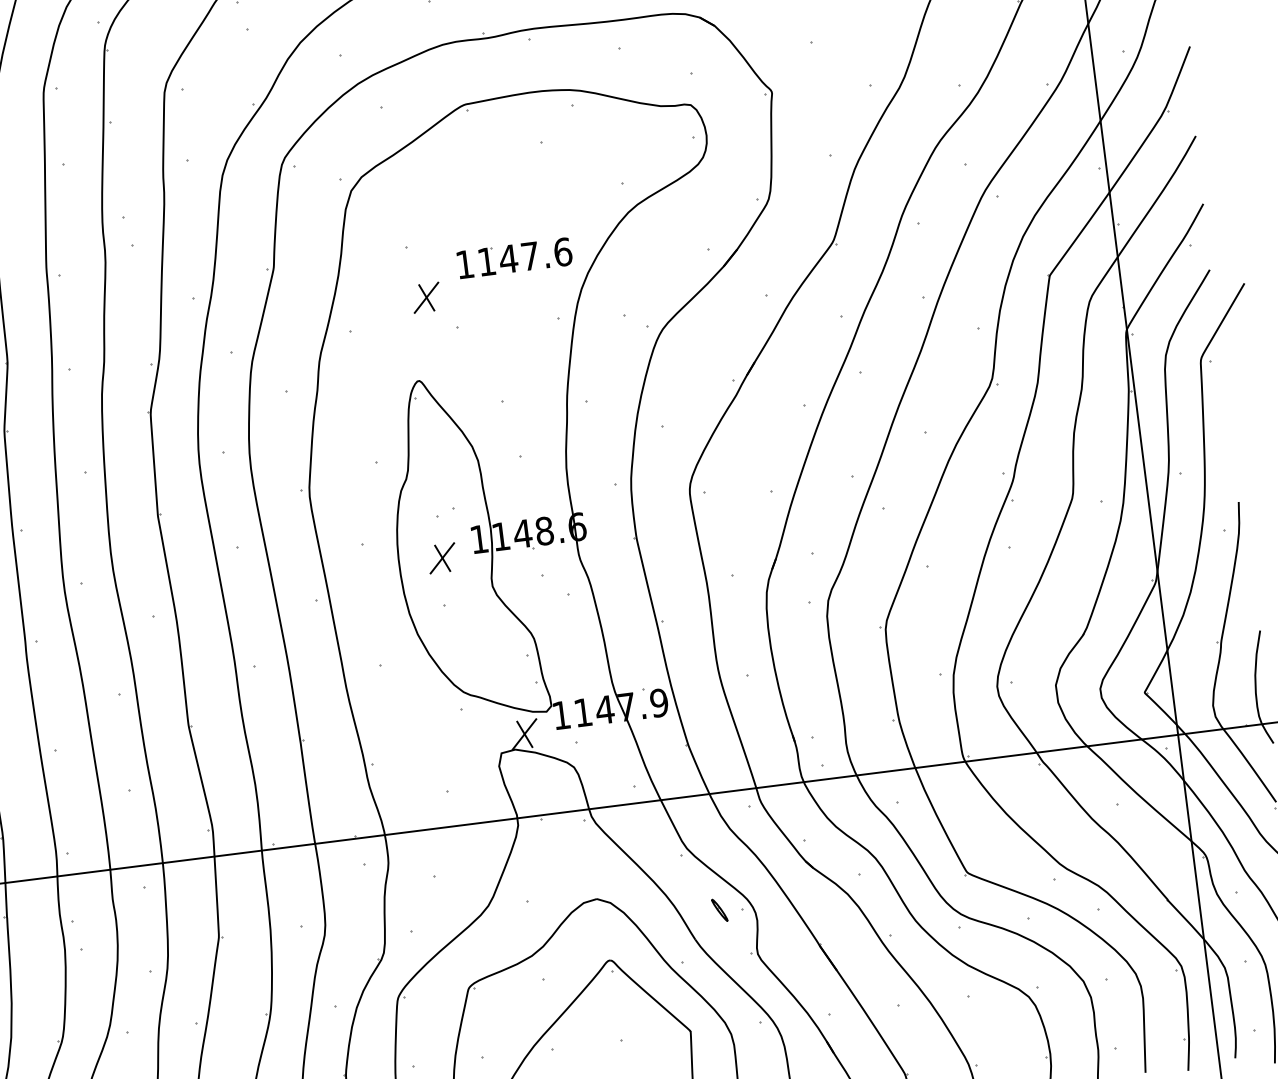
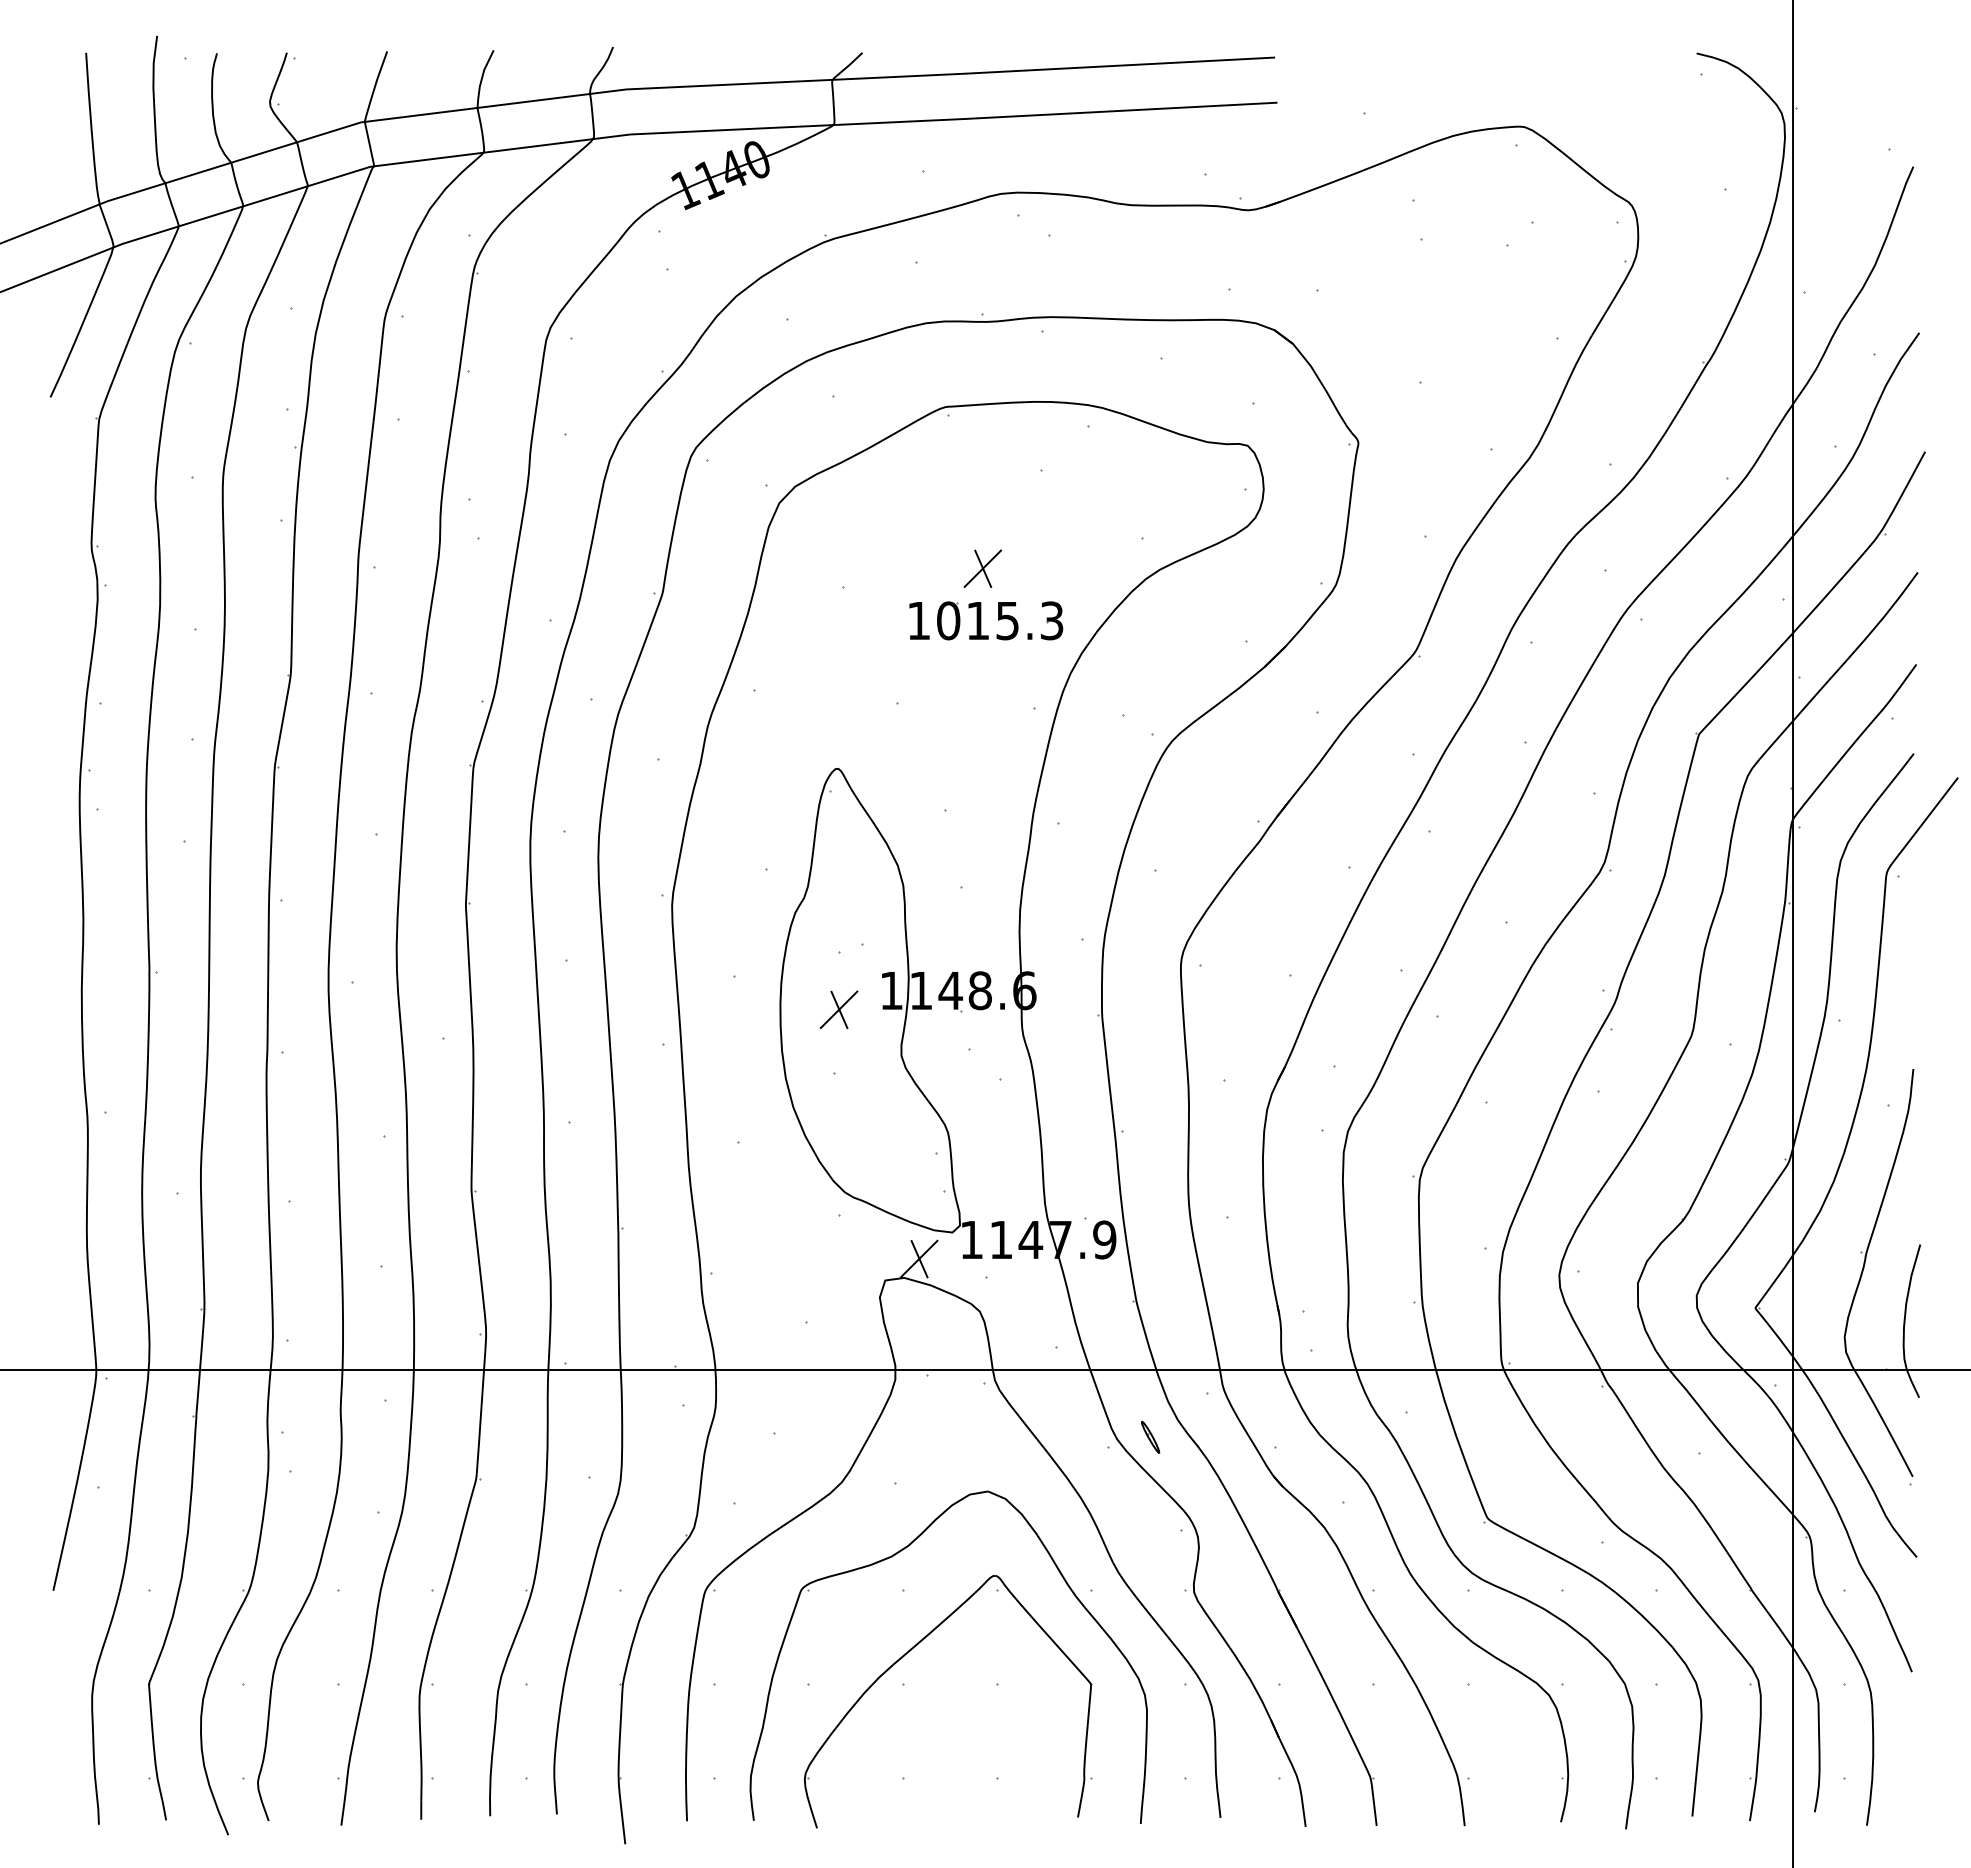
text: (525, 256) -> (1000, 620), 1147.6 -> 1015.3
part: (426, 297) -> (982, 568), moved
part: (719, 909) -> (1150, 1436), moved

